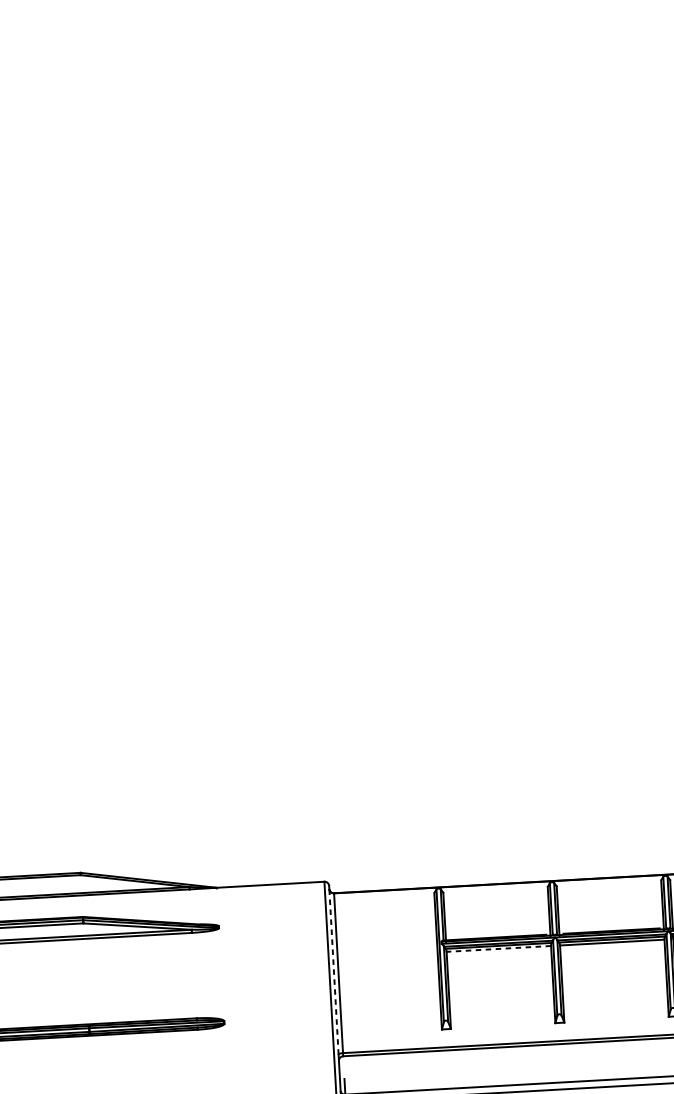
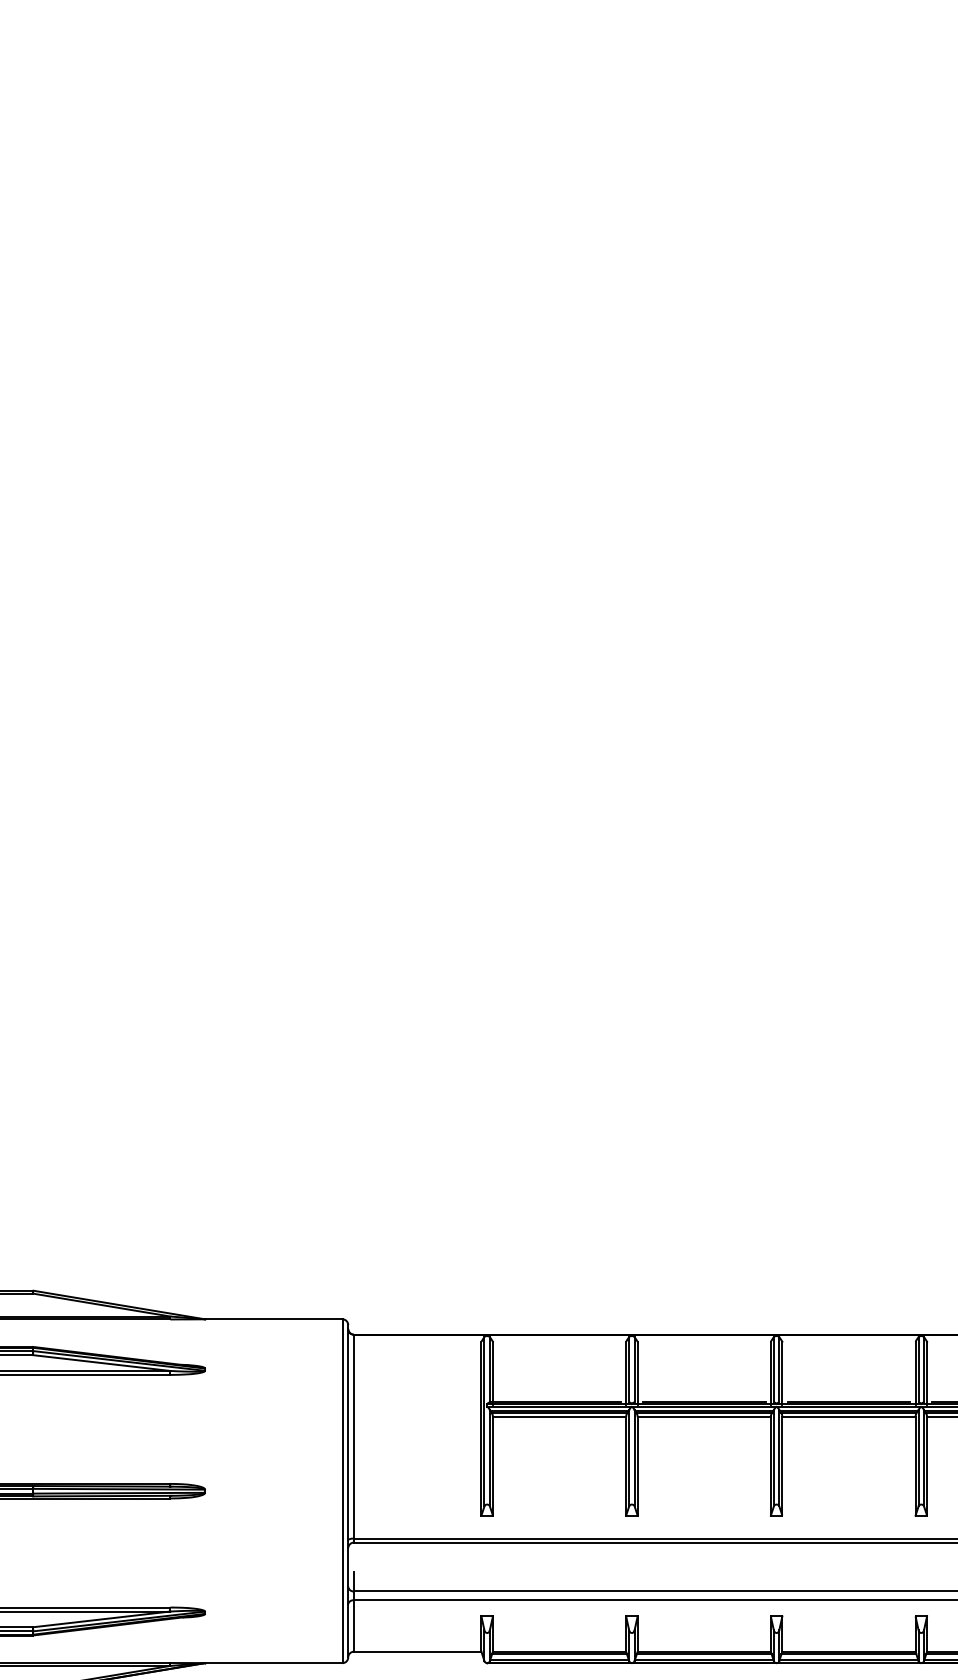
line: (498, 949) -> (559, 1417), dashed -> solid
line: (334, 971) -> (348, 1434), dashed -> solid

